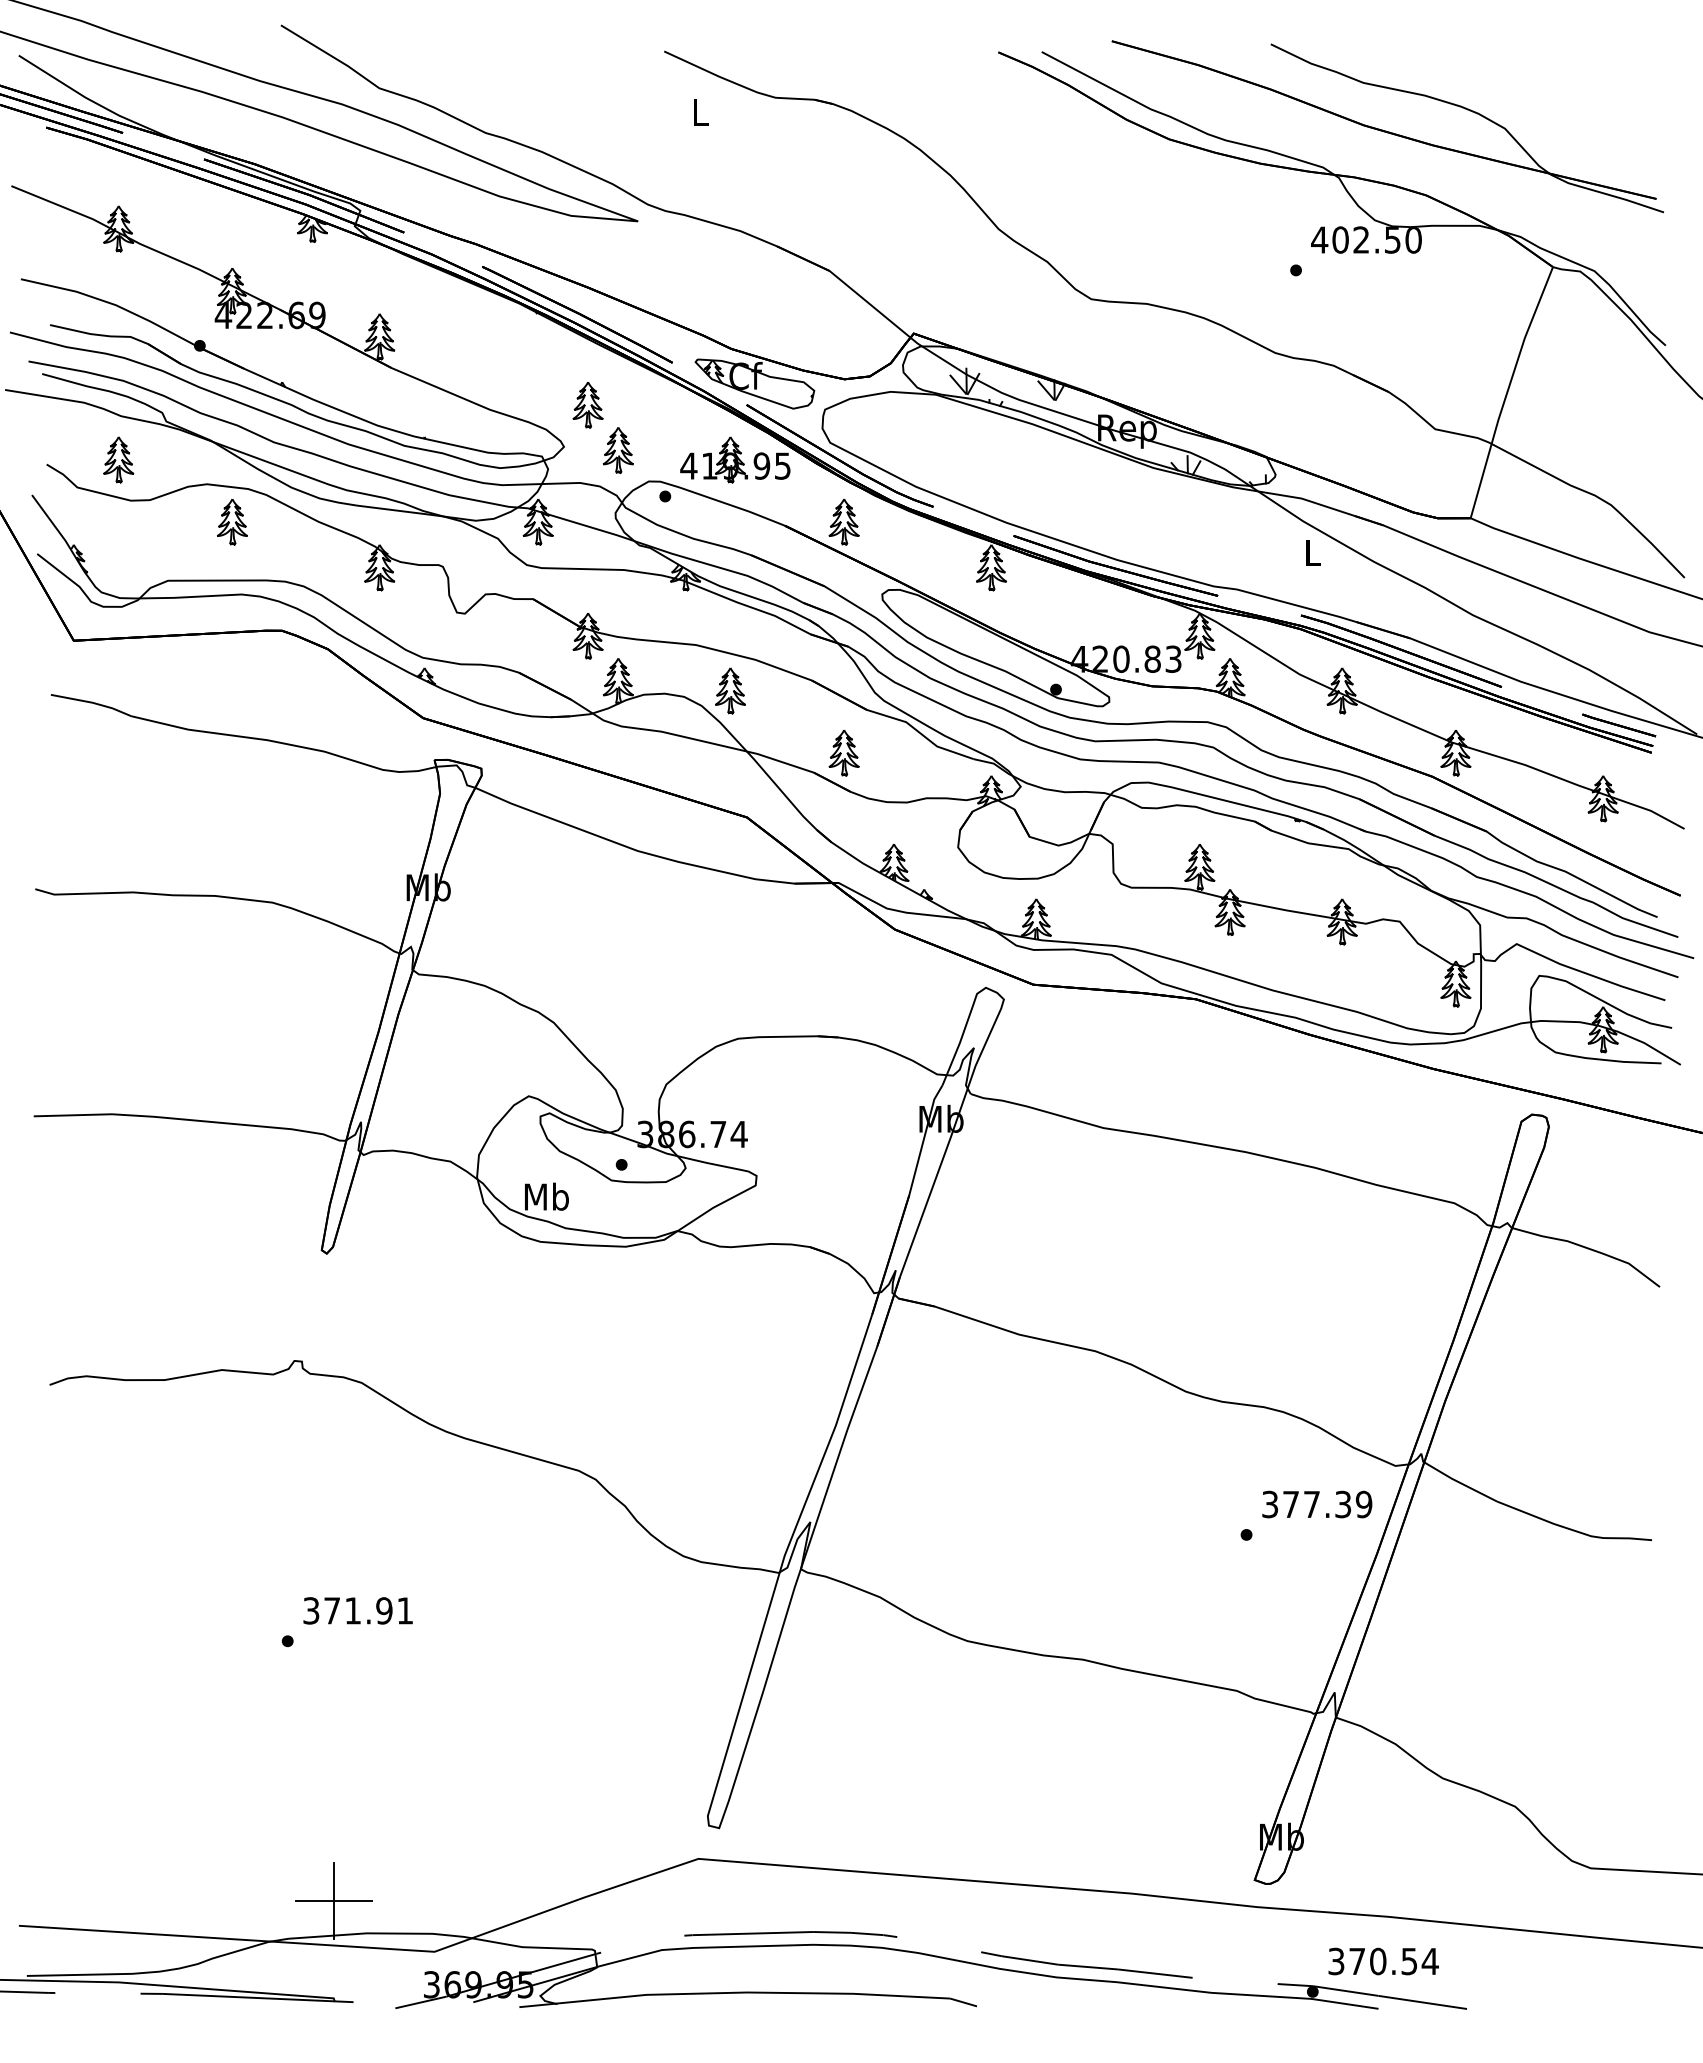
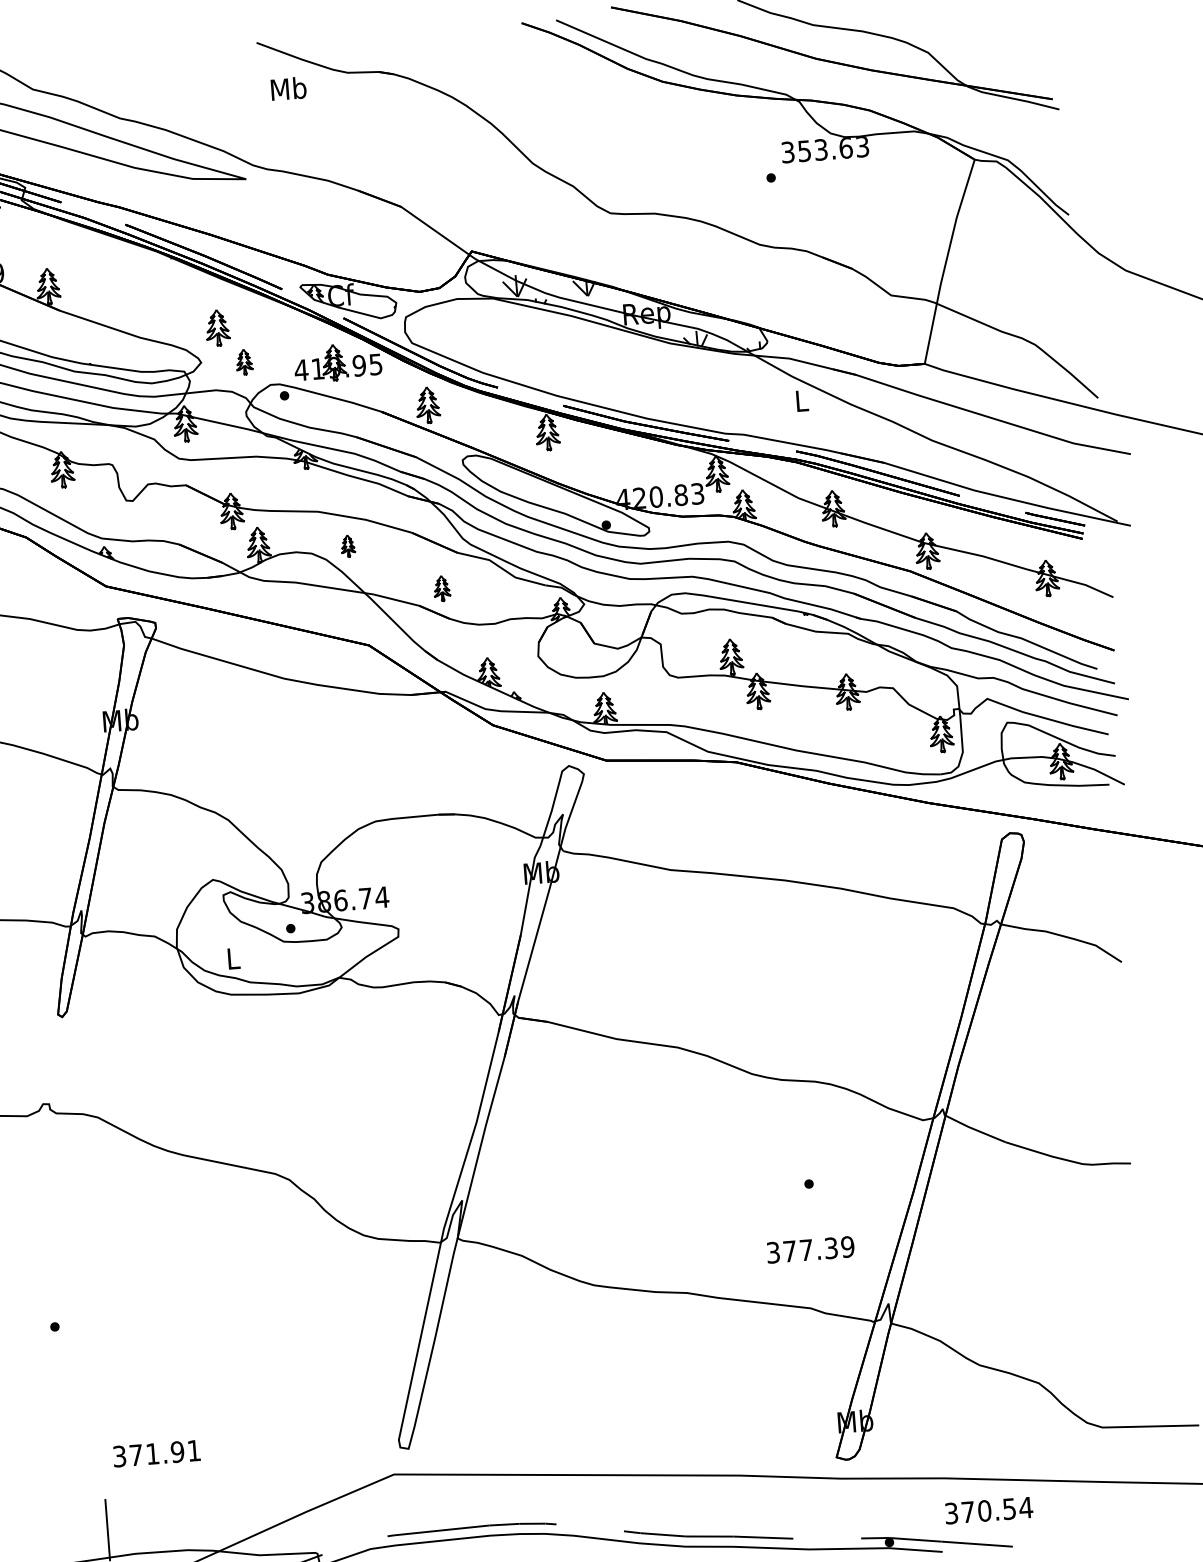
text: (700, 112) -> (289, 89), L -> Mb
text: (1366, 239) -> (825, 149), 402.50 -> 353.63
part: (617, 450) -> (243, 362), size x0.7
part: (730, 690) -> (348, 545), size x0.6
part: (843, 753) -> (441, 588), size x0.7
text: (546, 1196) -> (233, 958), Mb -> L
text: (1317, 1504) -> (810, 1249), moved
text: (357, 1610) -> (156, 1453), moved
line: (334, 1900) -> (107, 1529), removed
text: (1383, 1961) -> (988, 1510), moved

